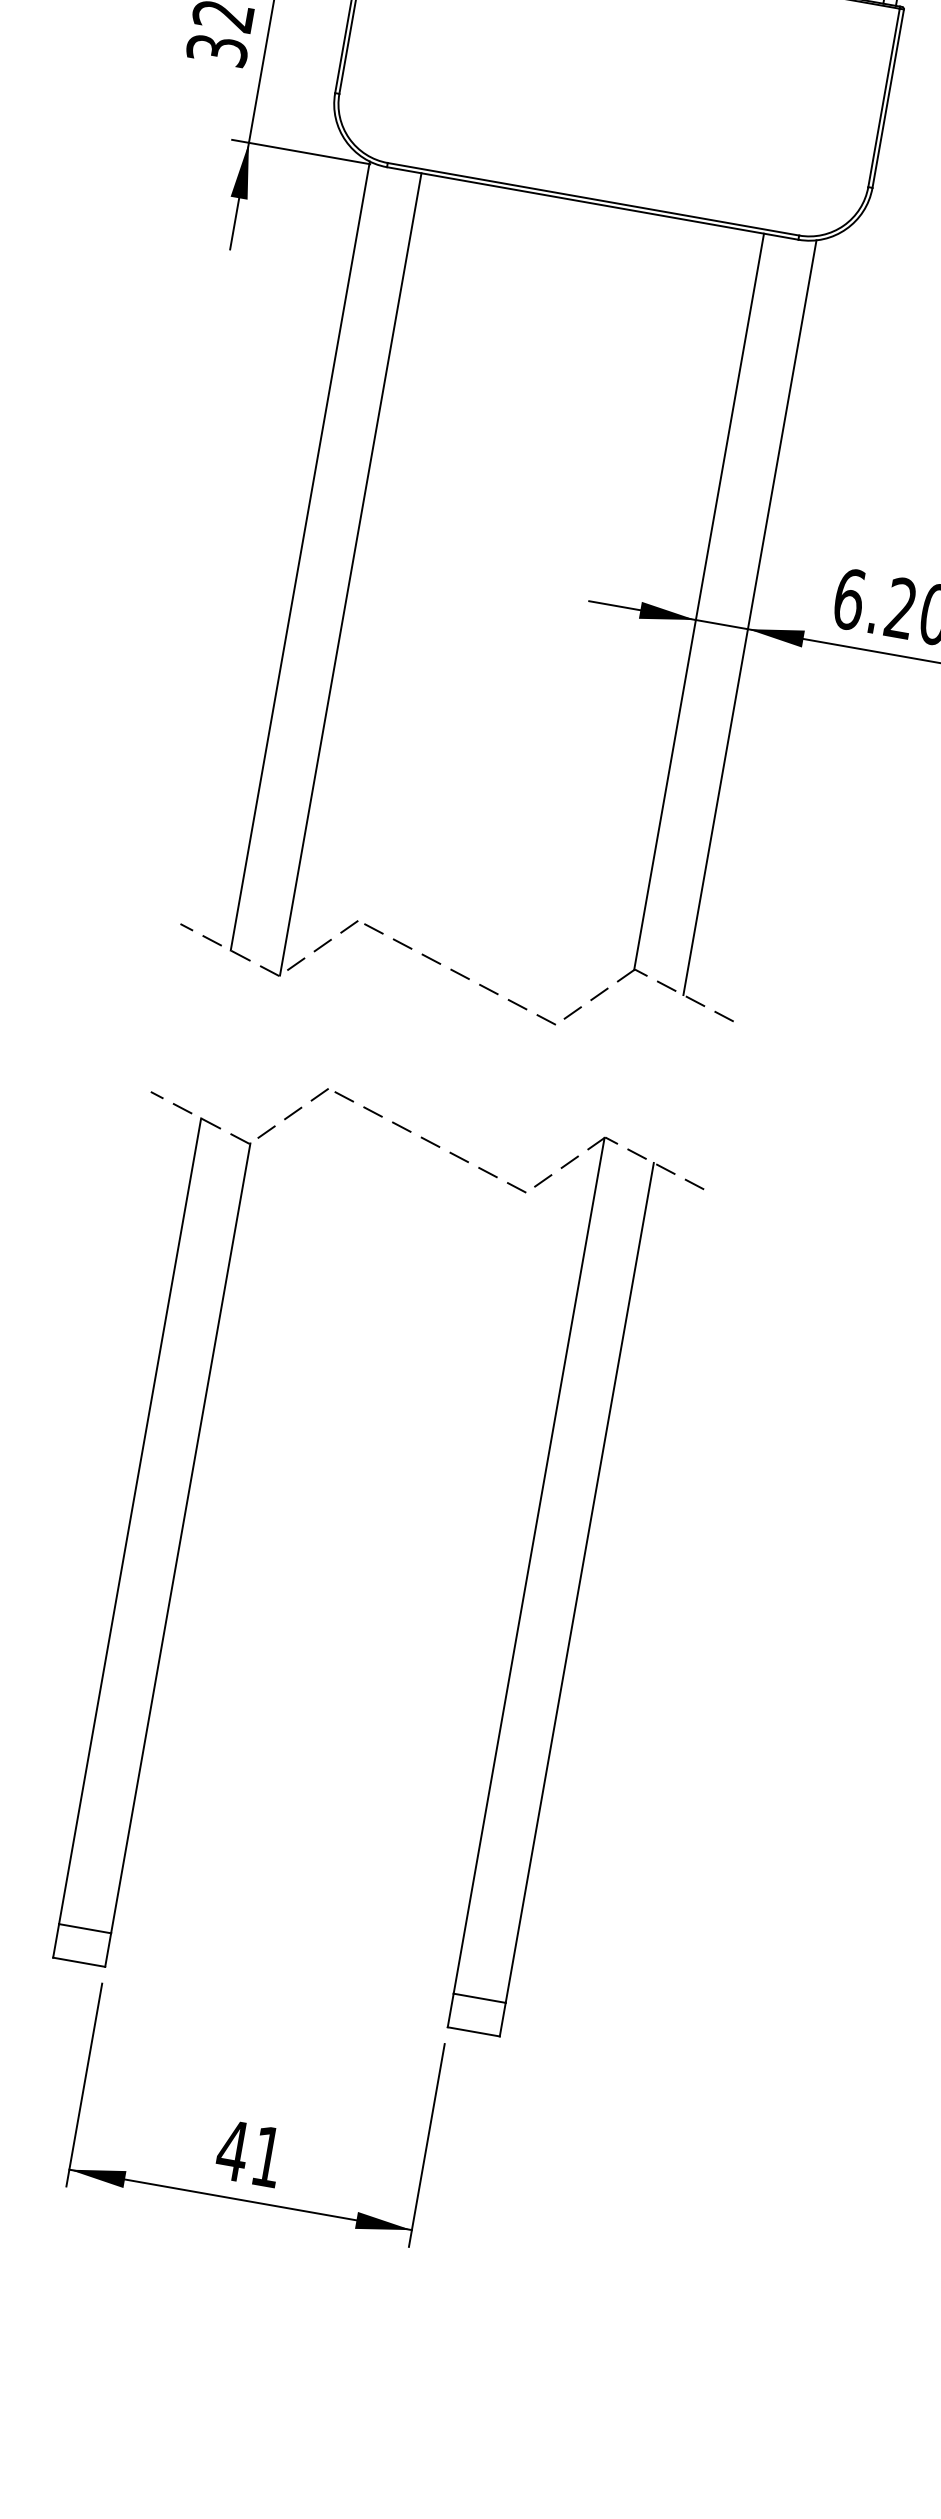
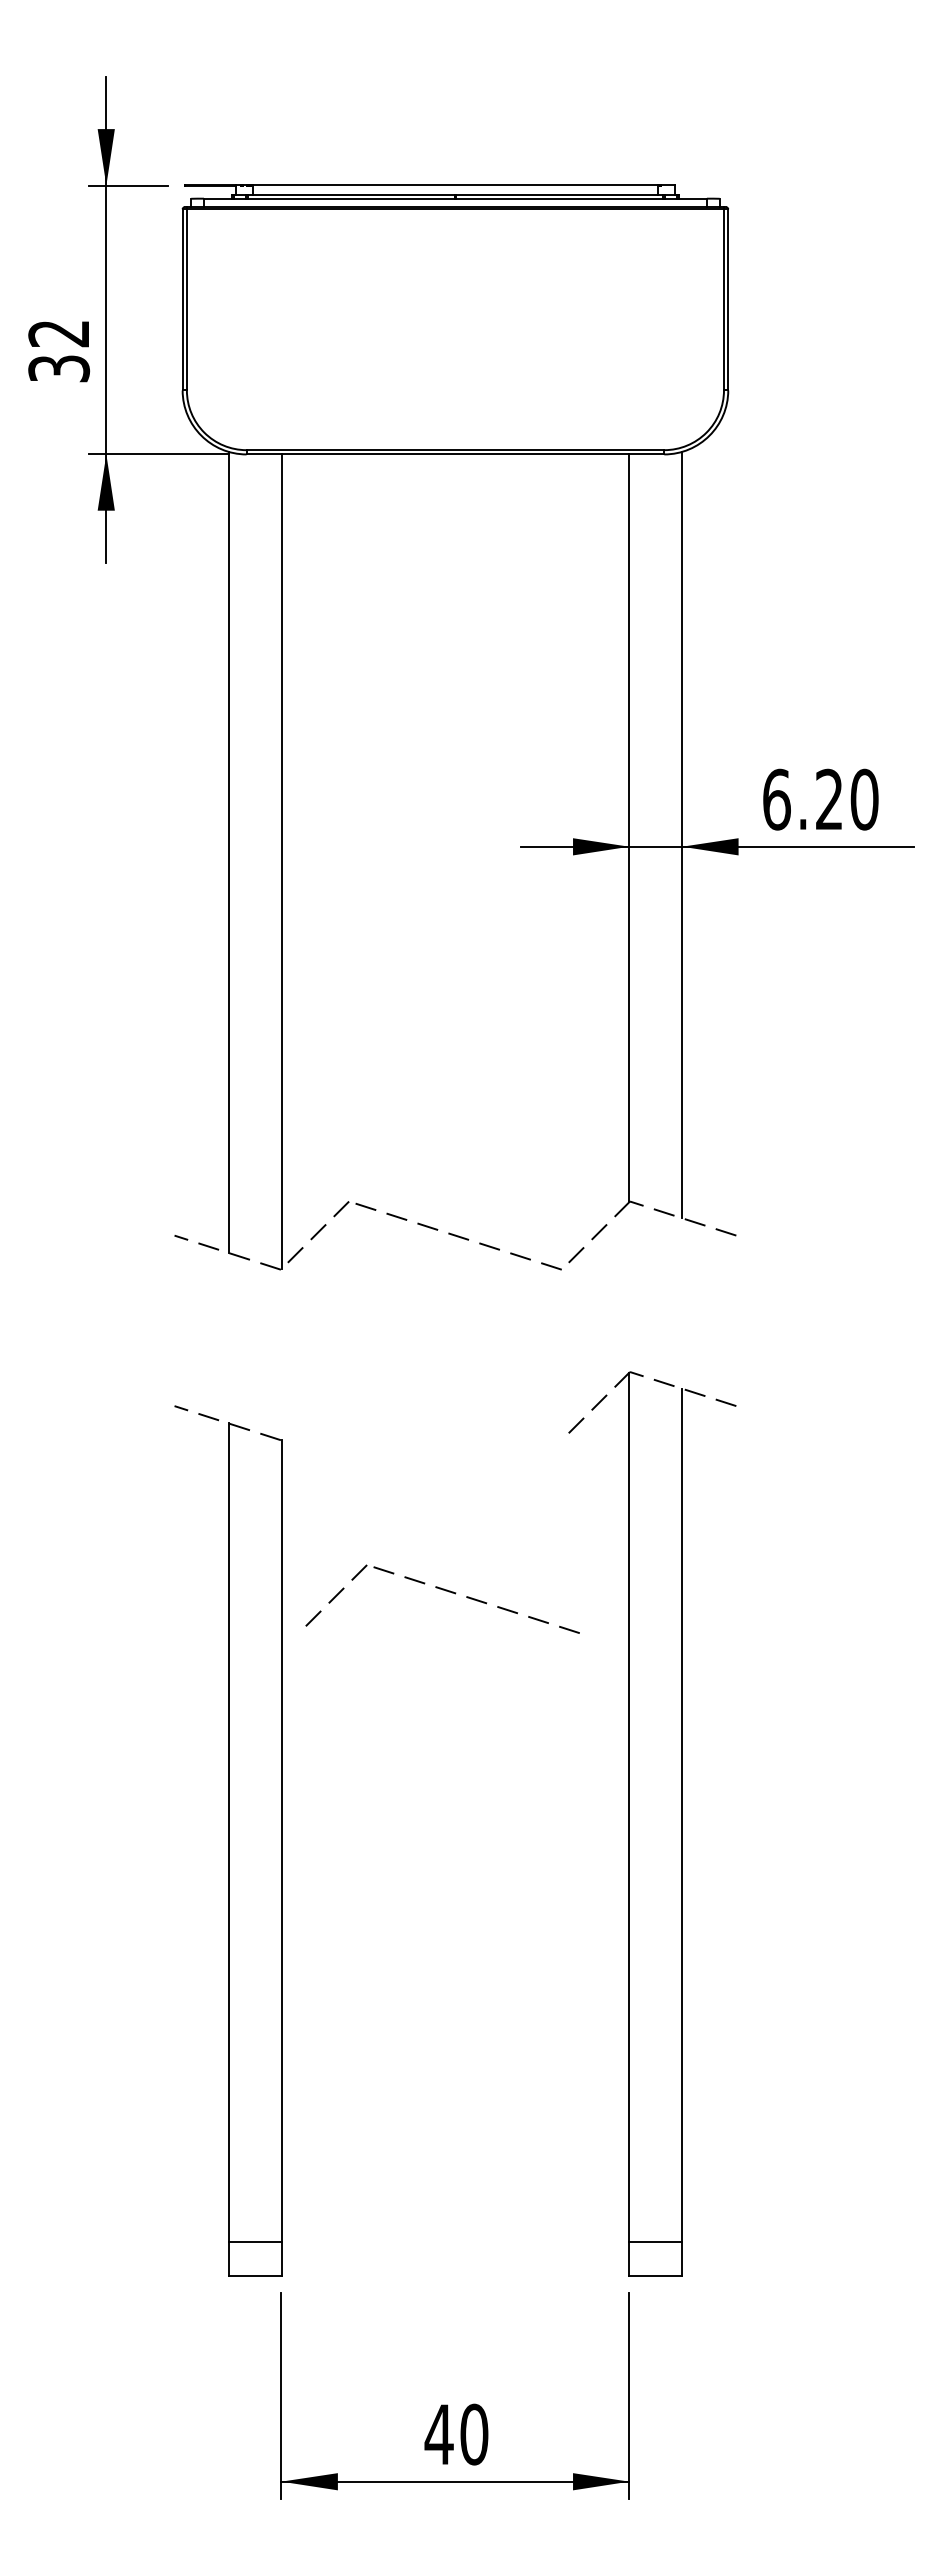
part: (401, 1128) -> (445, 1591), moved
text: (267, 2156) -> (474, 2434), 41 -> 40

